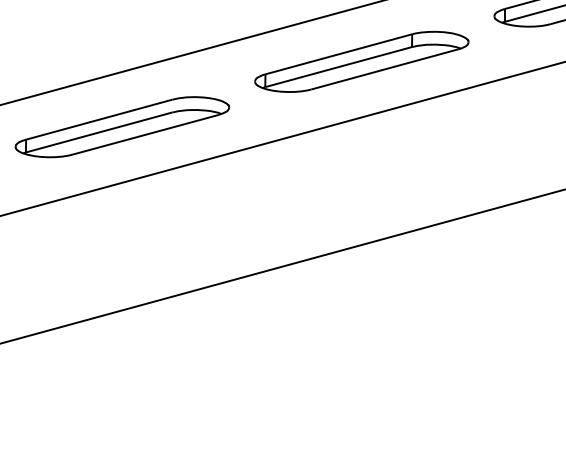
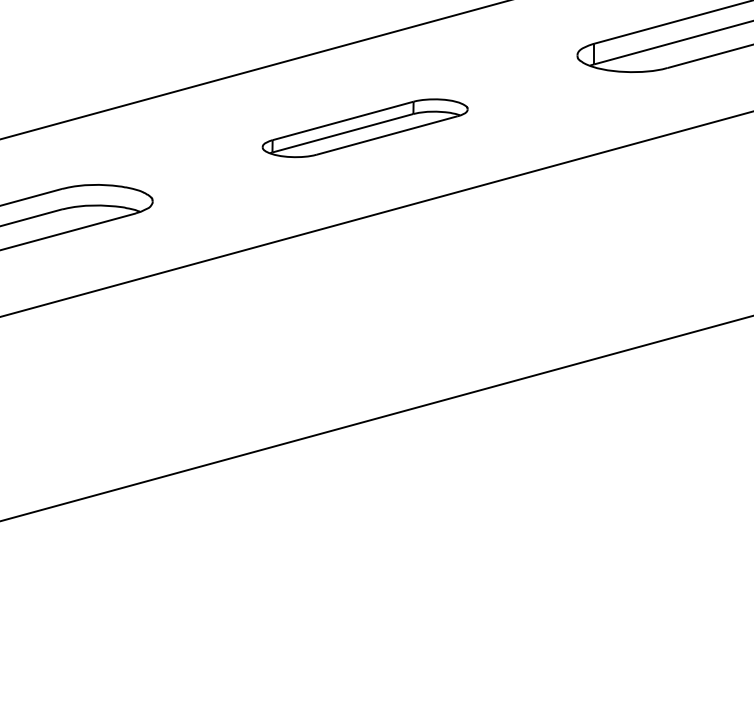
part: (361, 61) -> (364, 127), size x0.6

